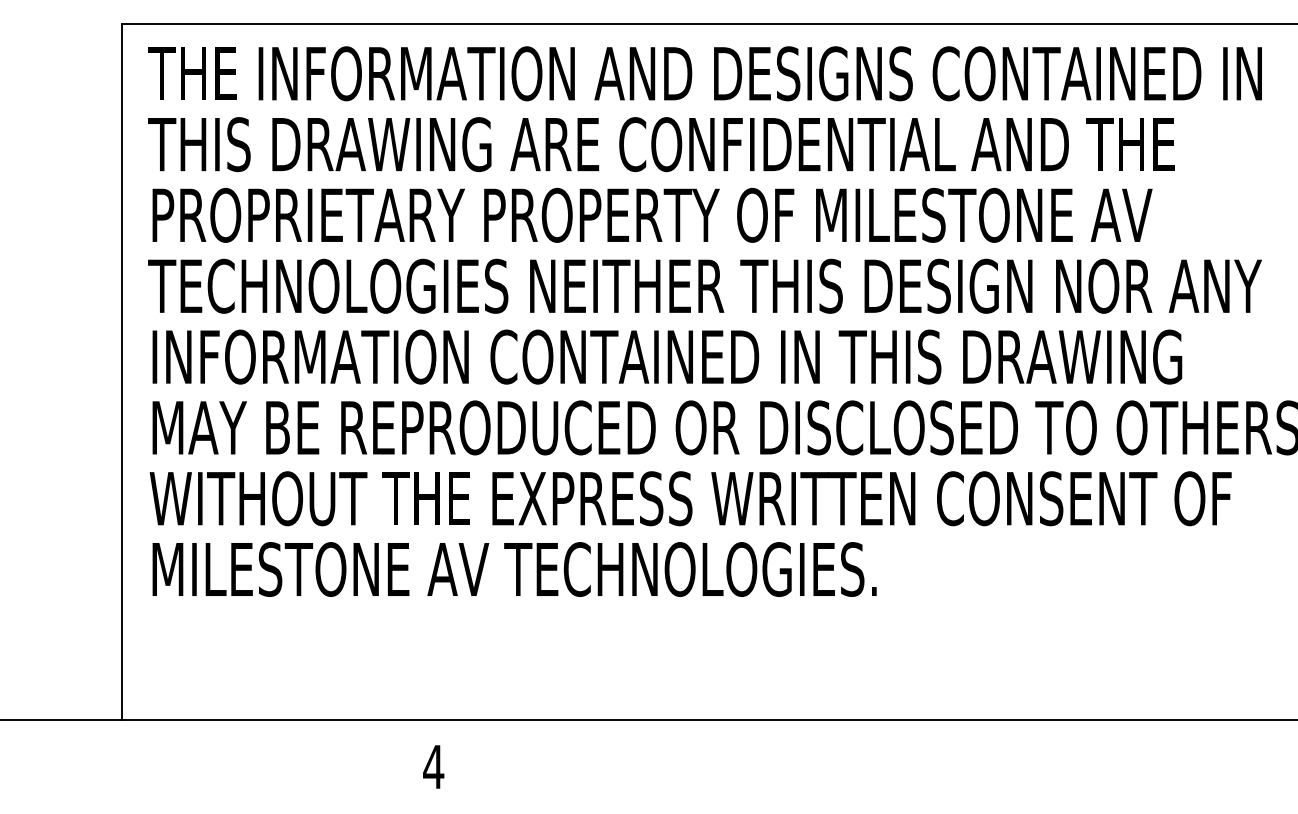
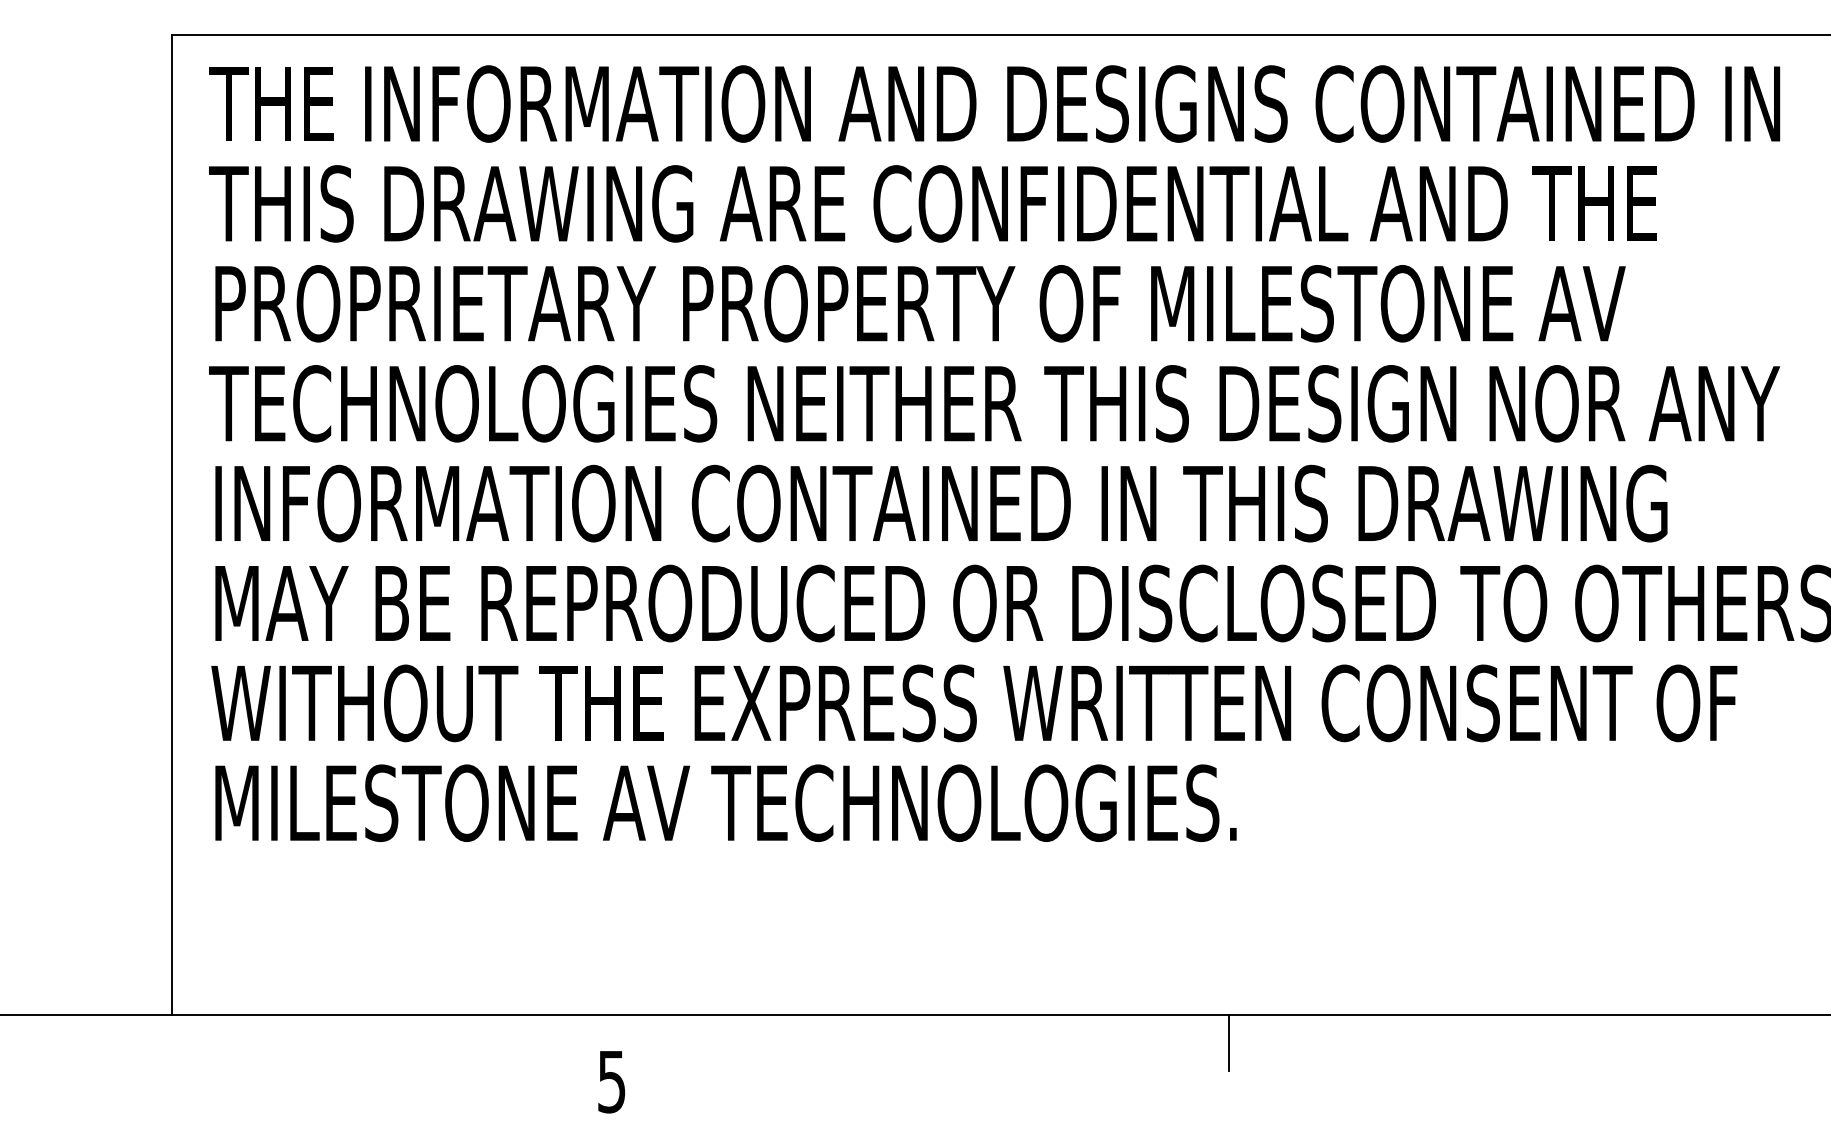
line: (870, 739) -> (1228, 1042), added
text: (433, 767) -> (611, 1082), 4 -> 5

